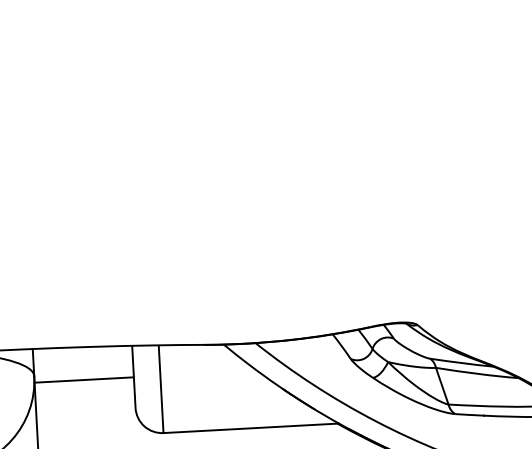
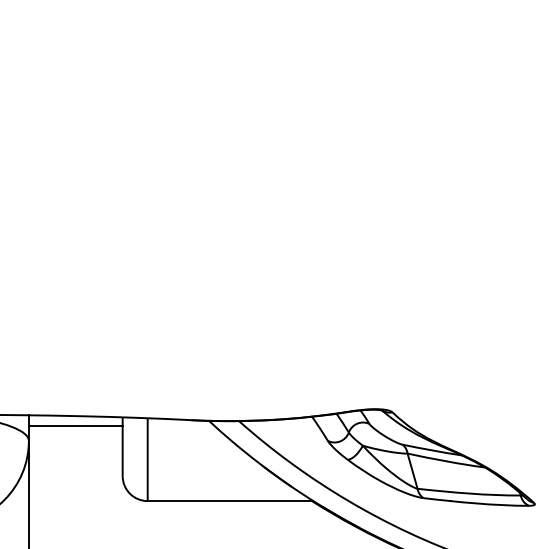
line: (83, 380) -> (75, 426), moved

